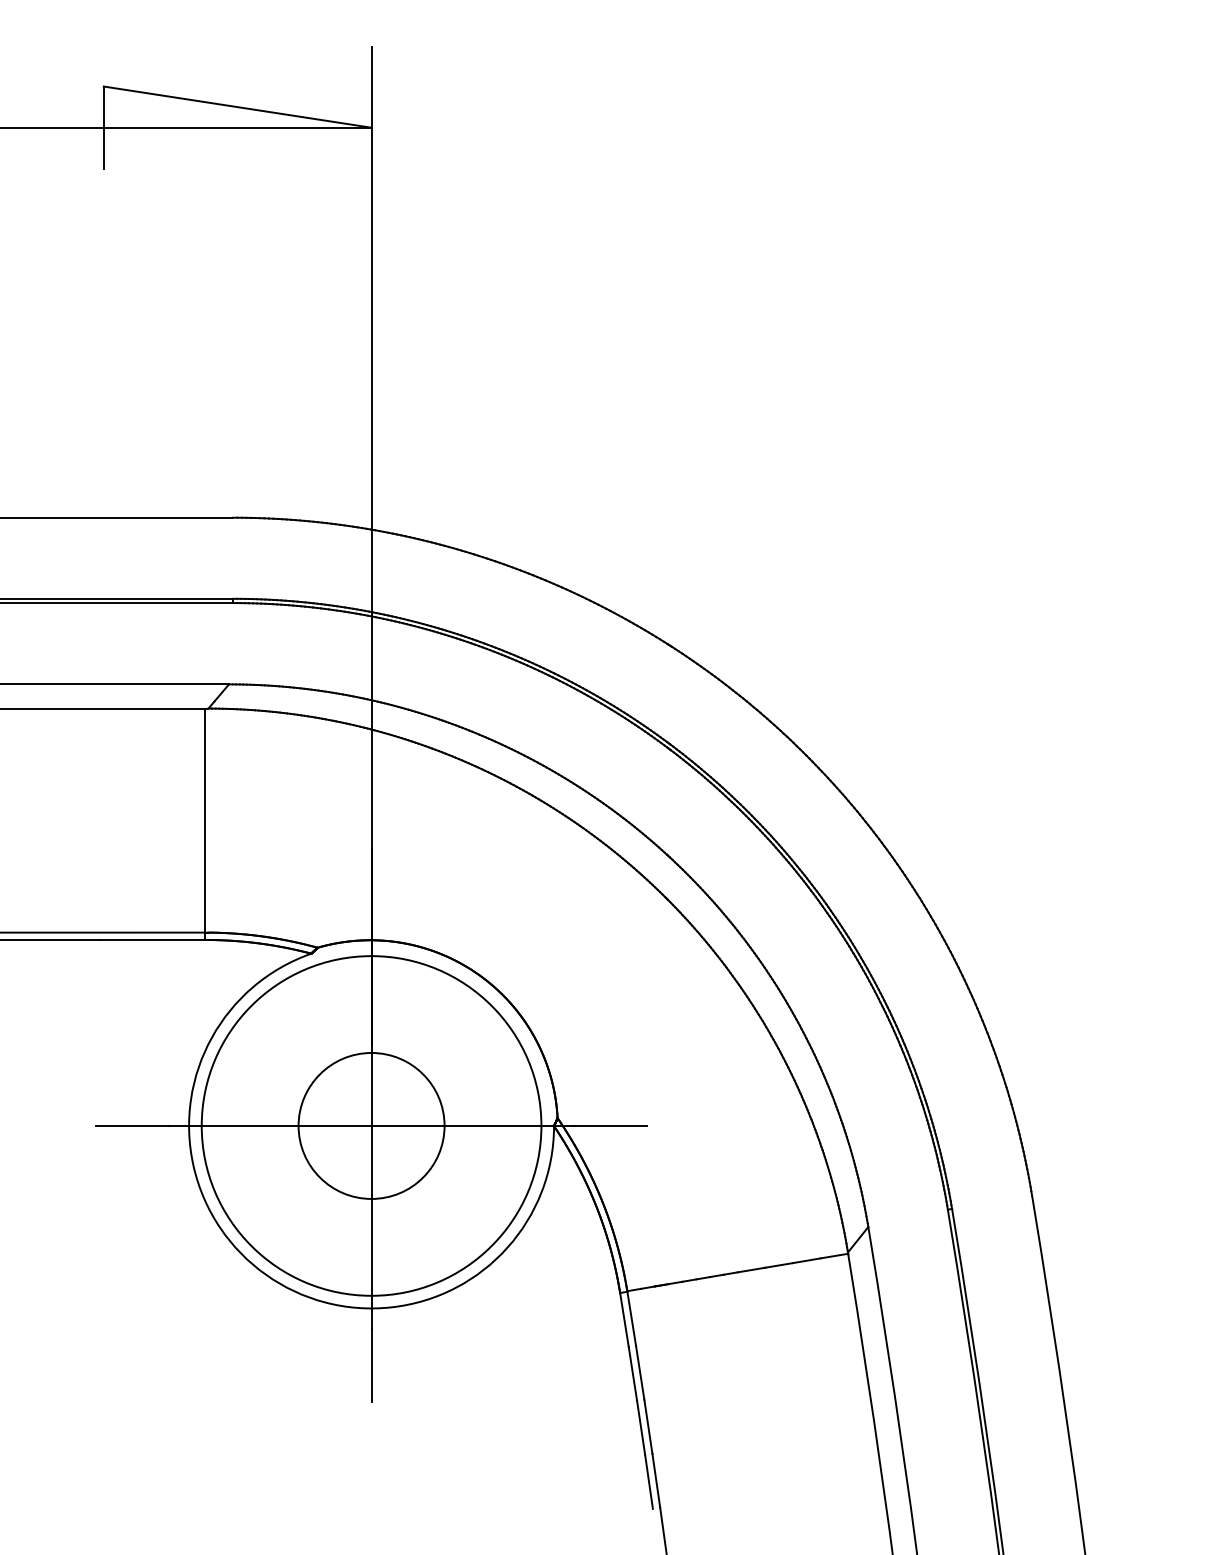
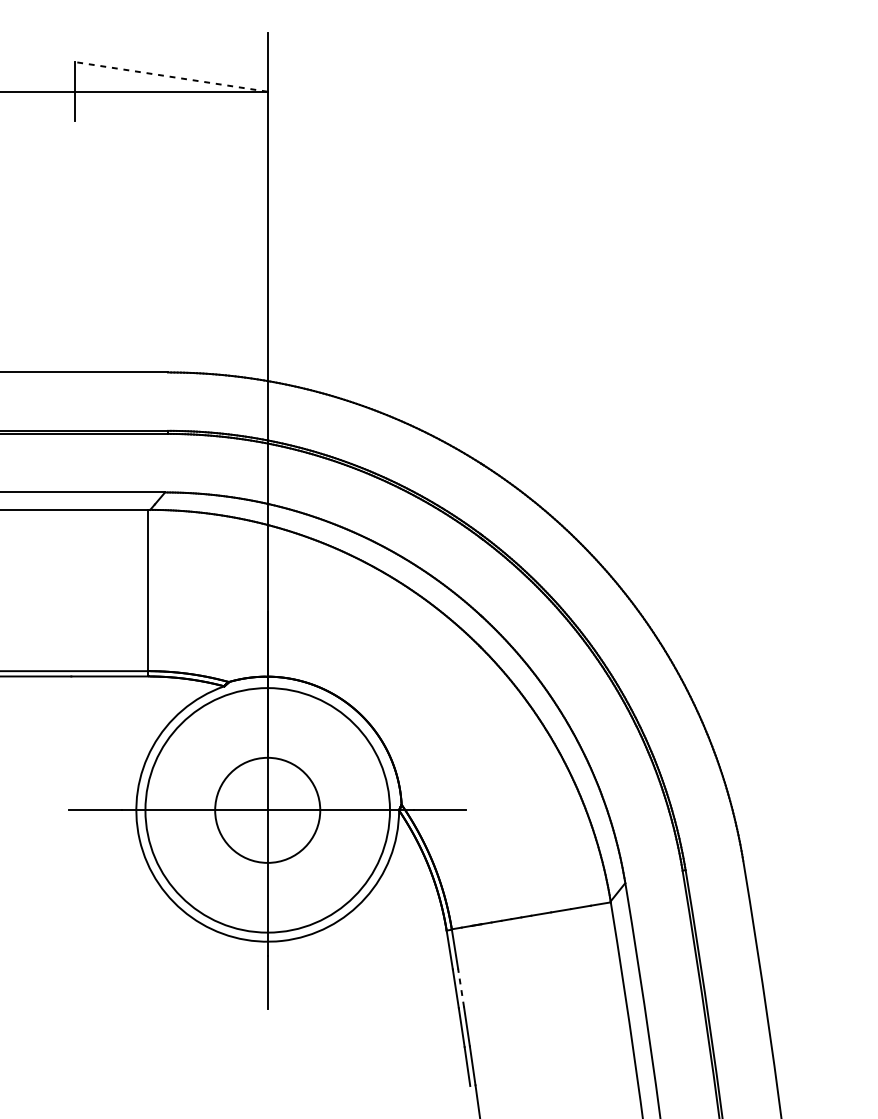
line: (237, 107) -> (171, 77), solid -> dashed
line: (640, 1372) -> (461, 987), solid -> dashed

